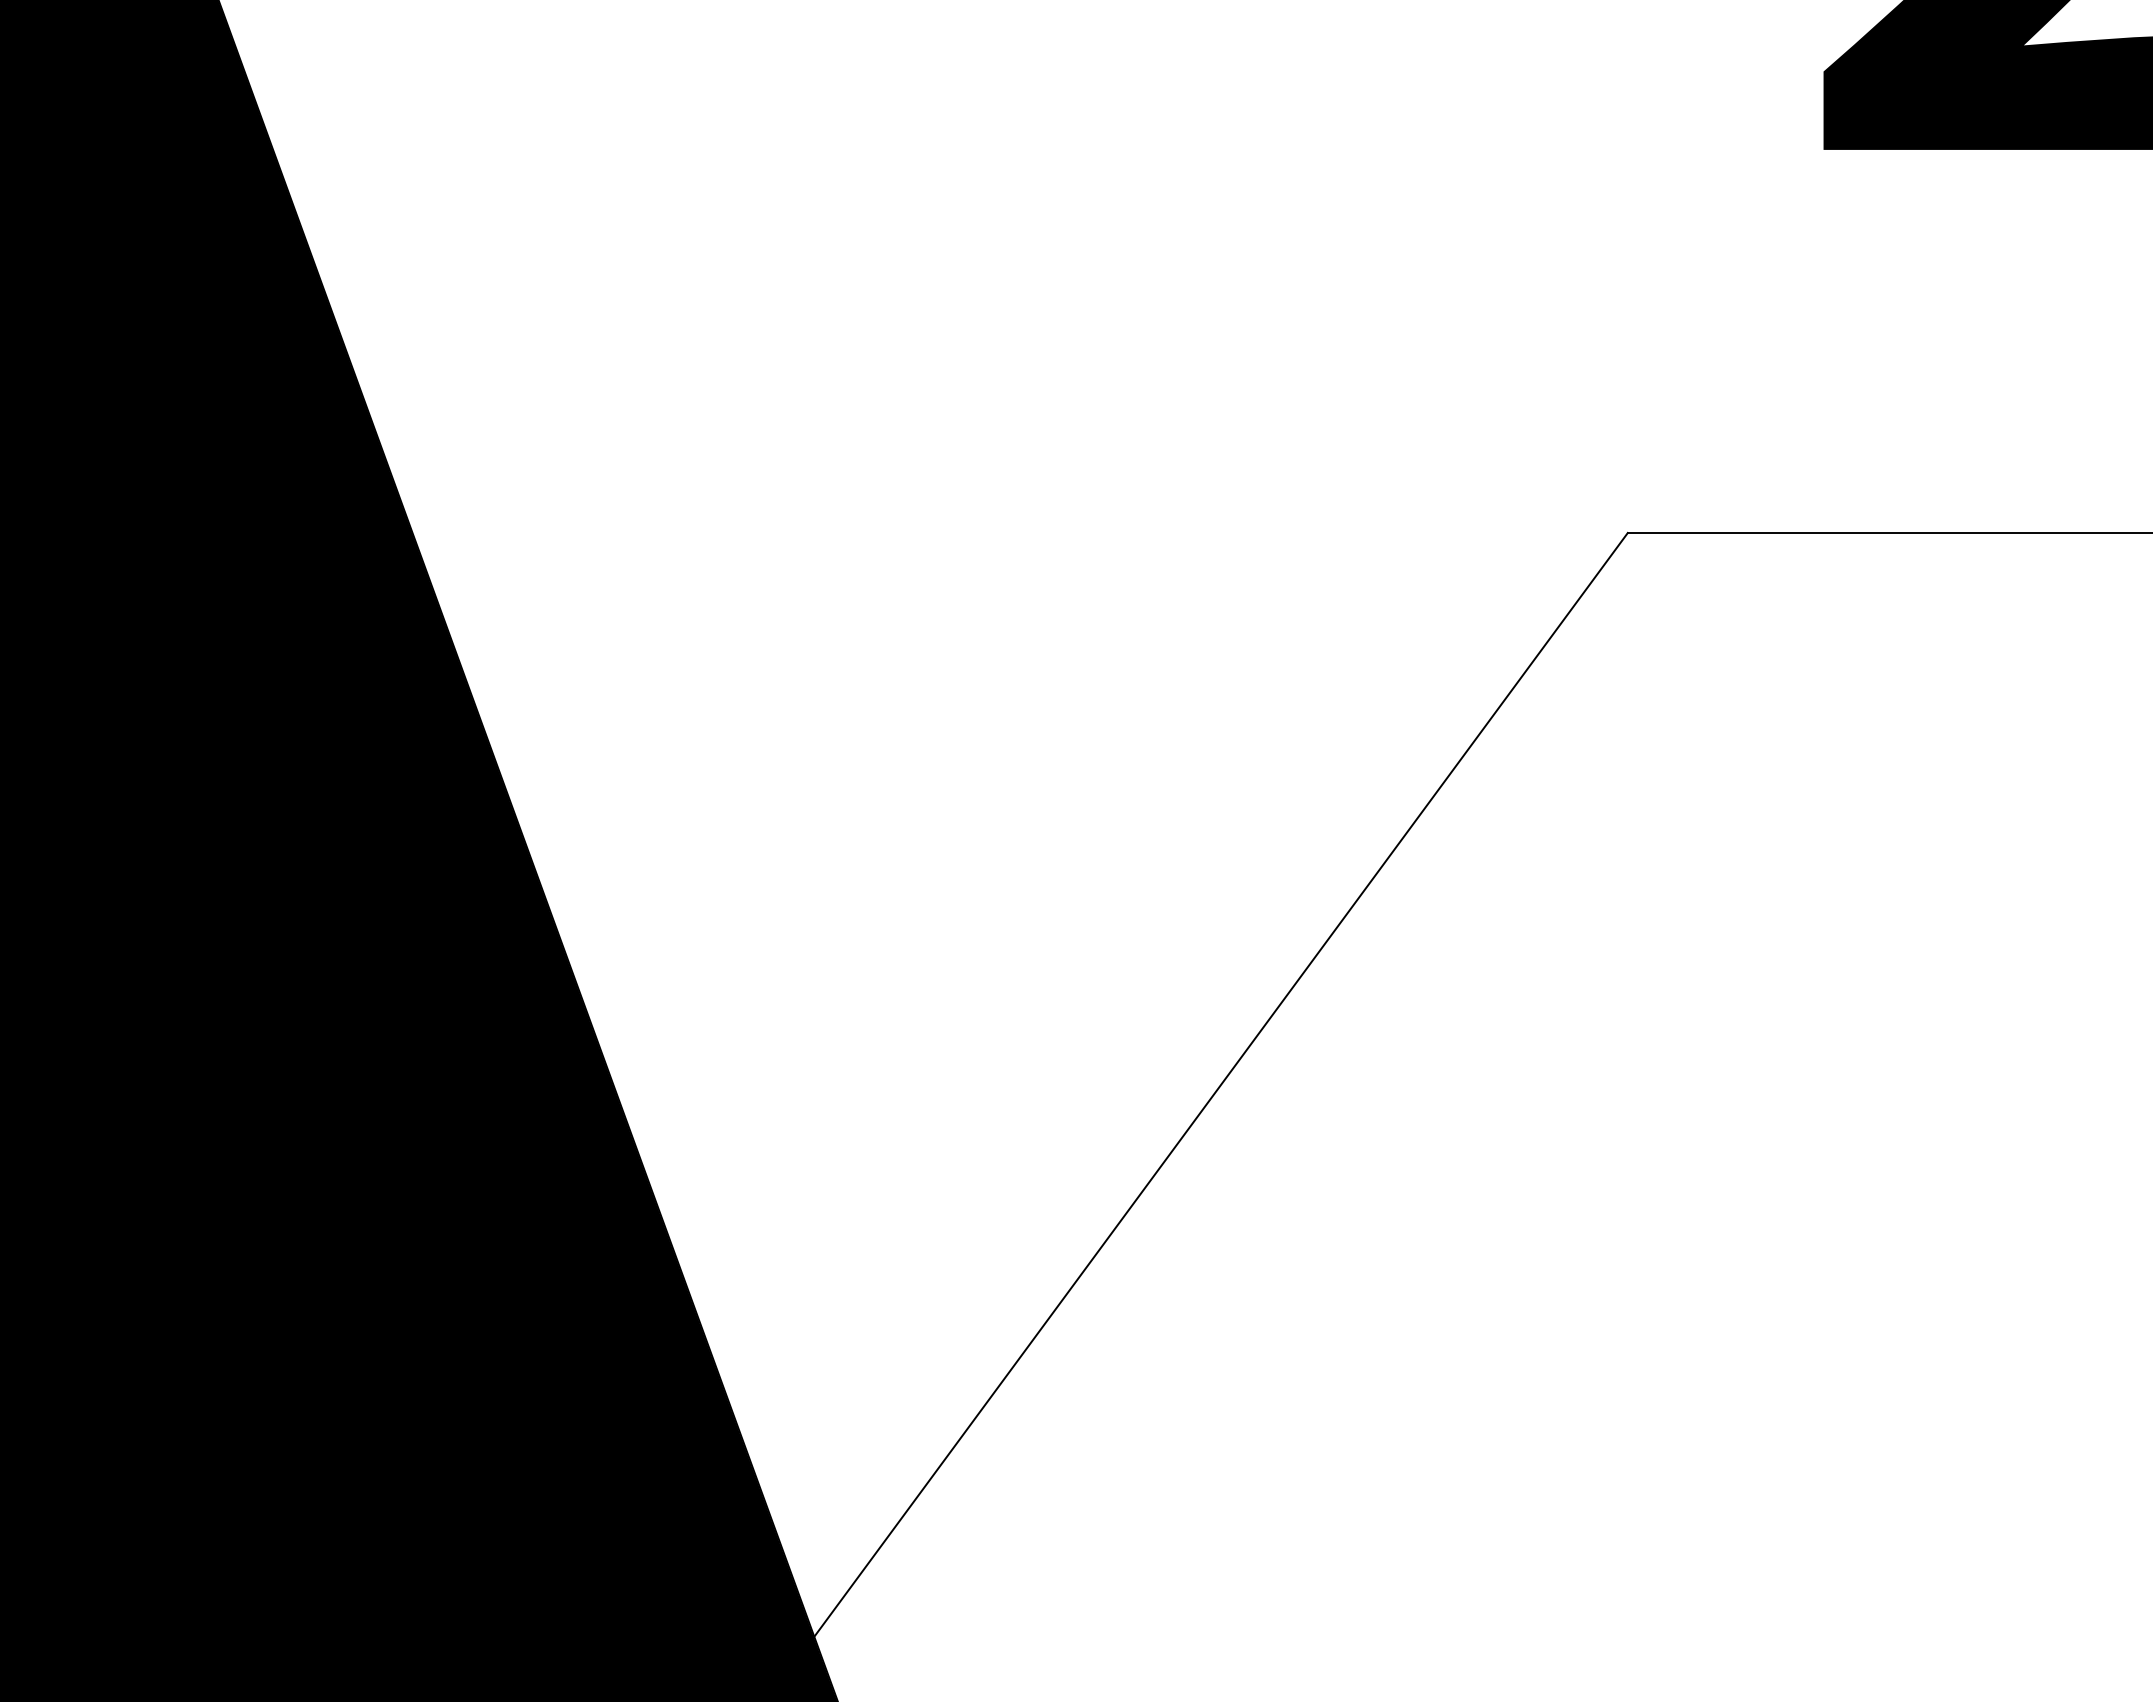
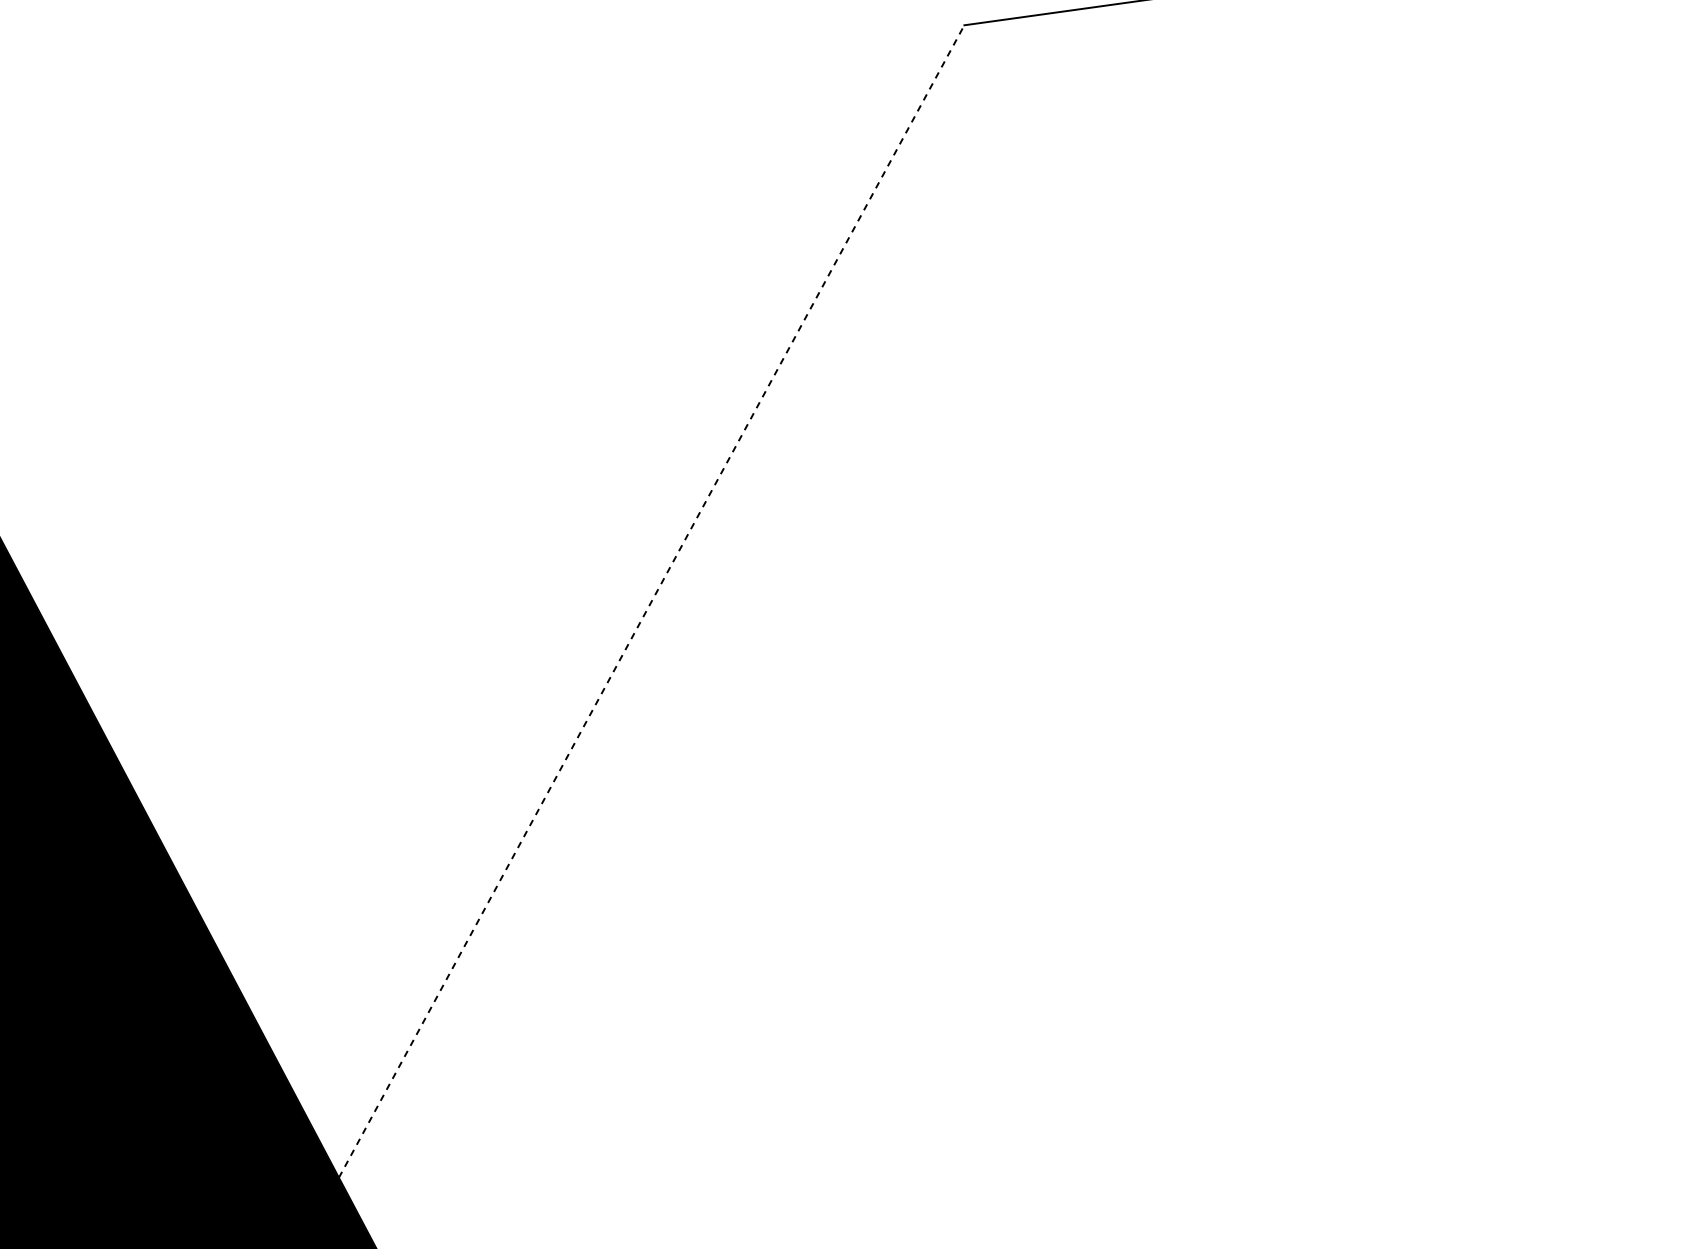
line: (1221, 1084) -> (652, 601), solid -> dashed

